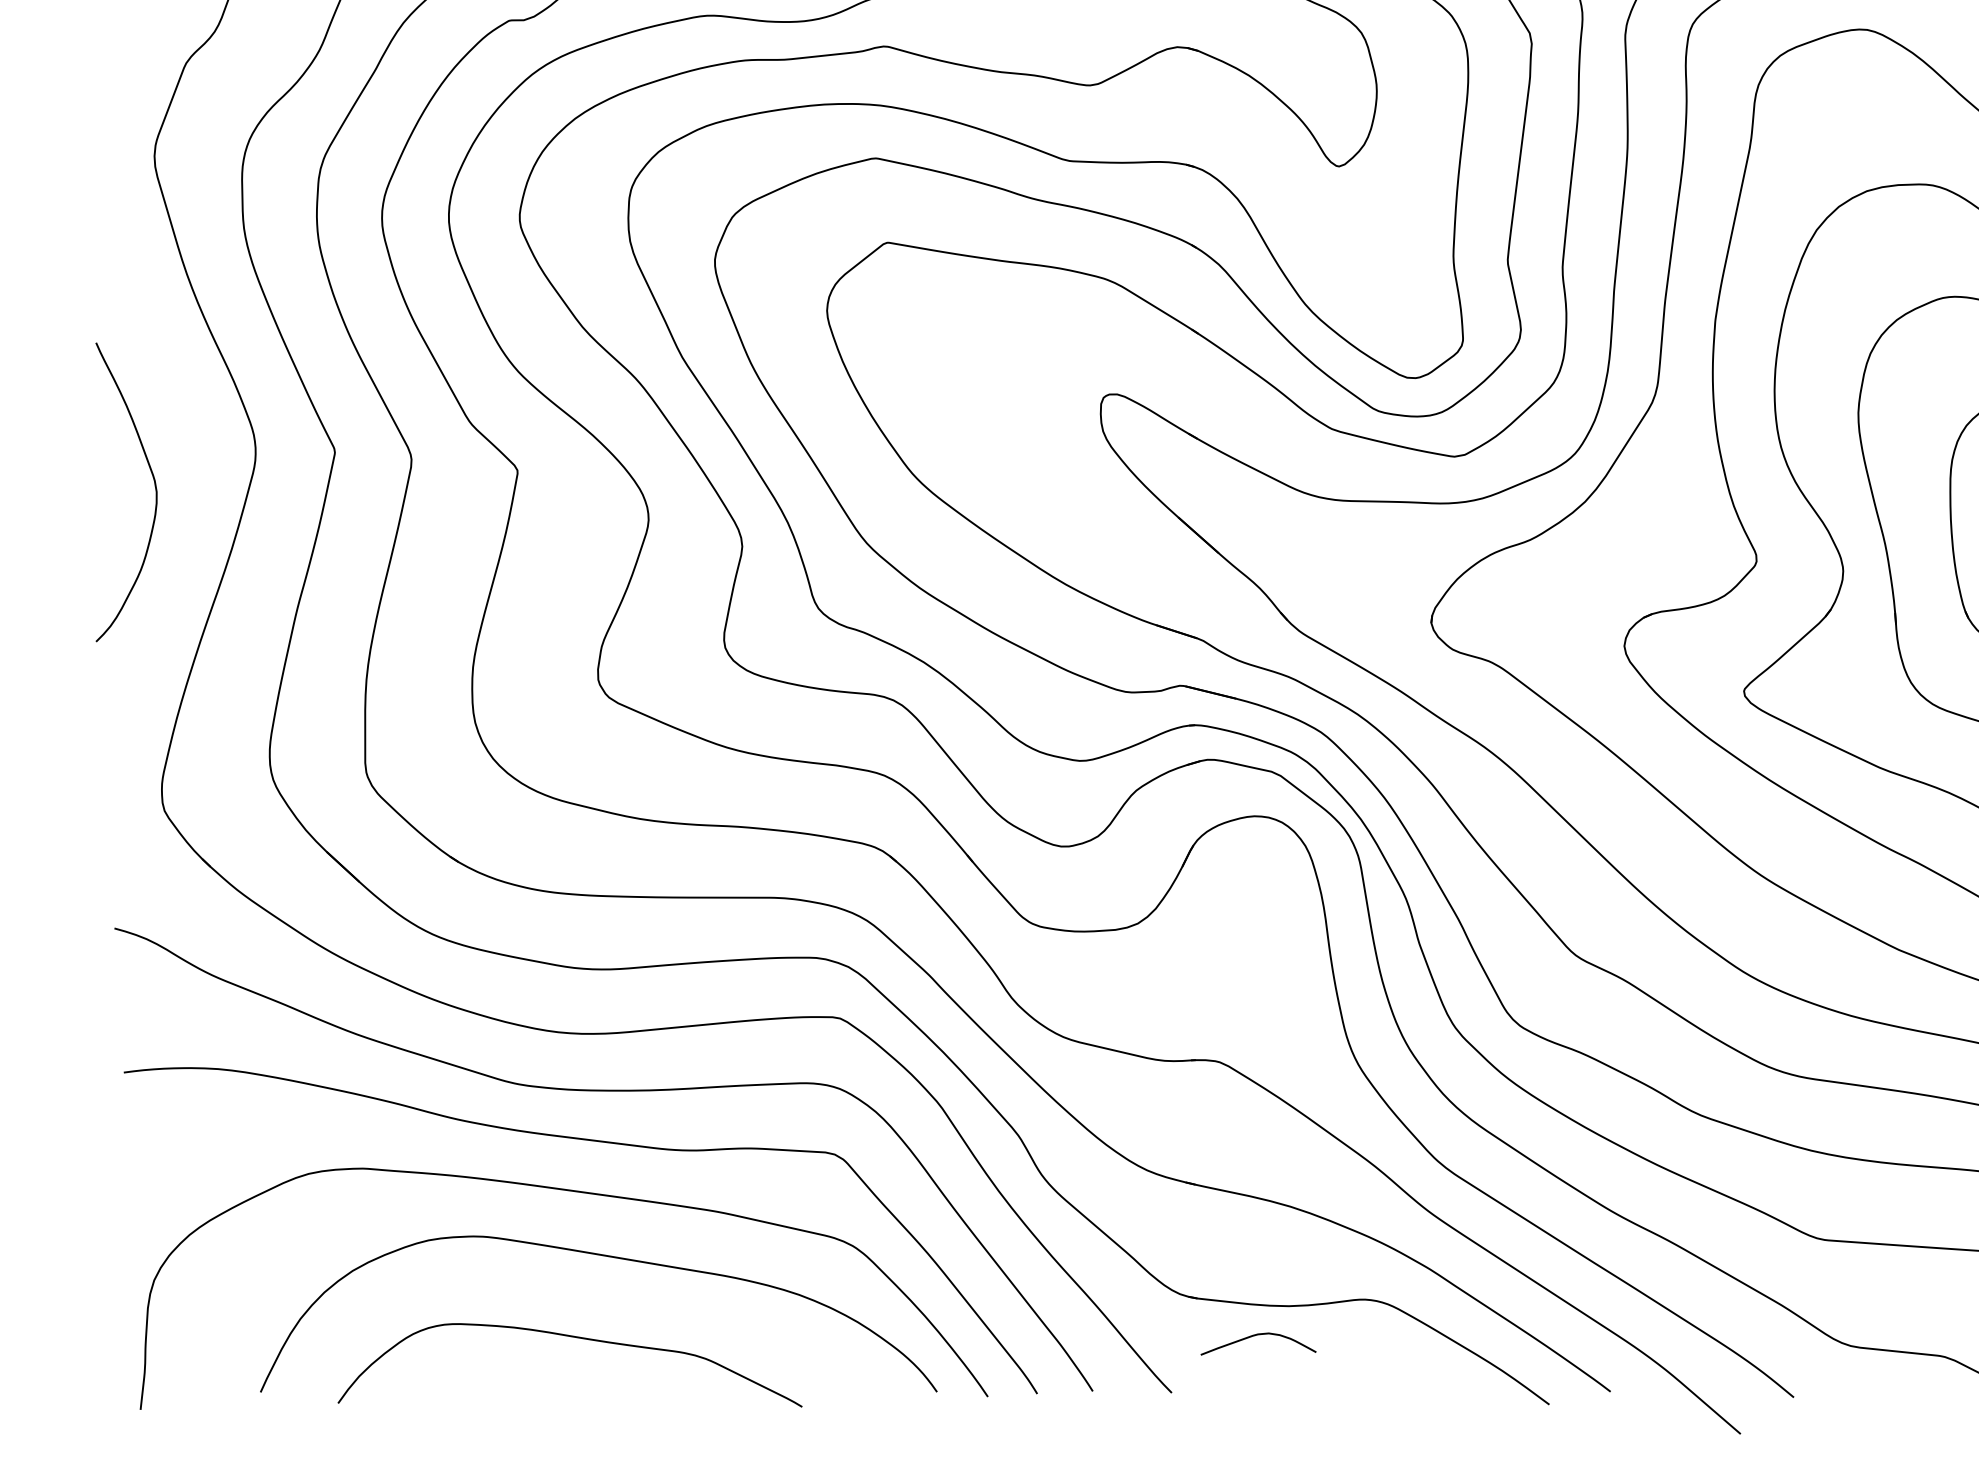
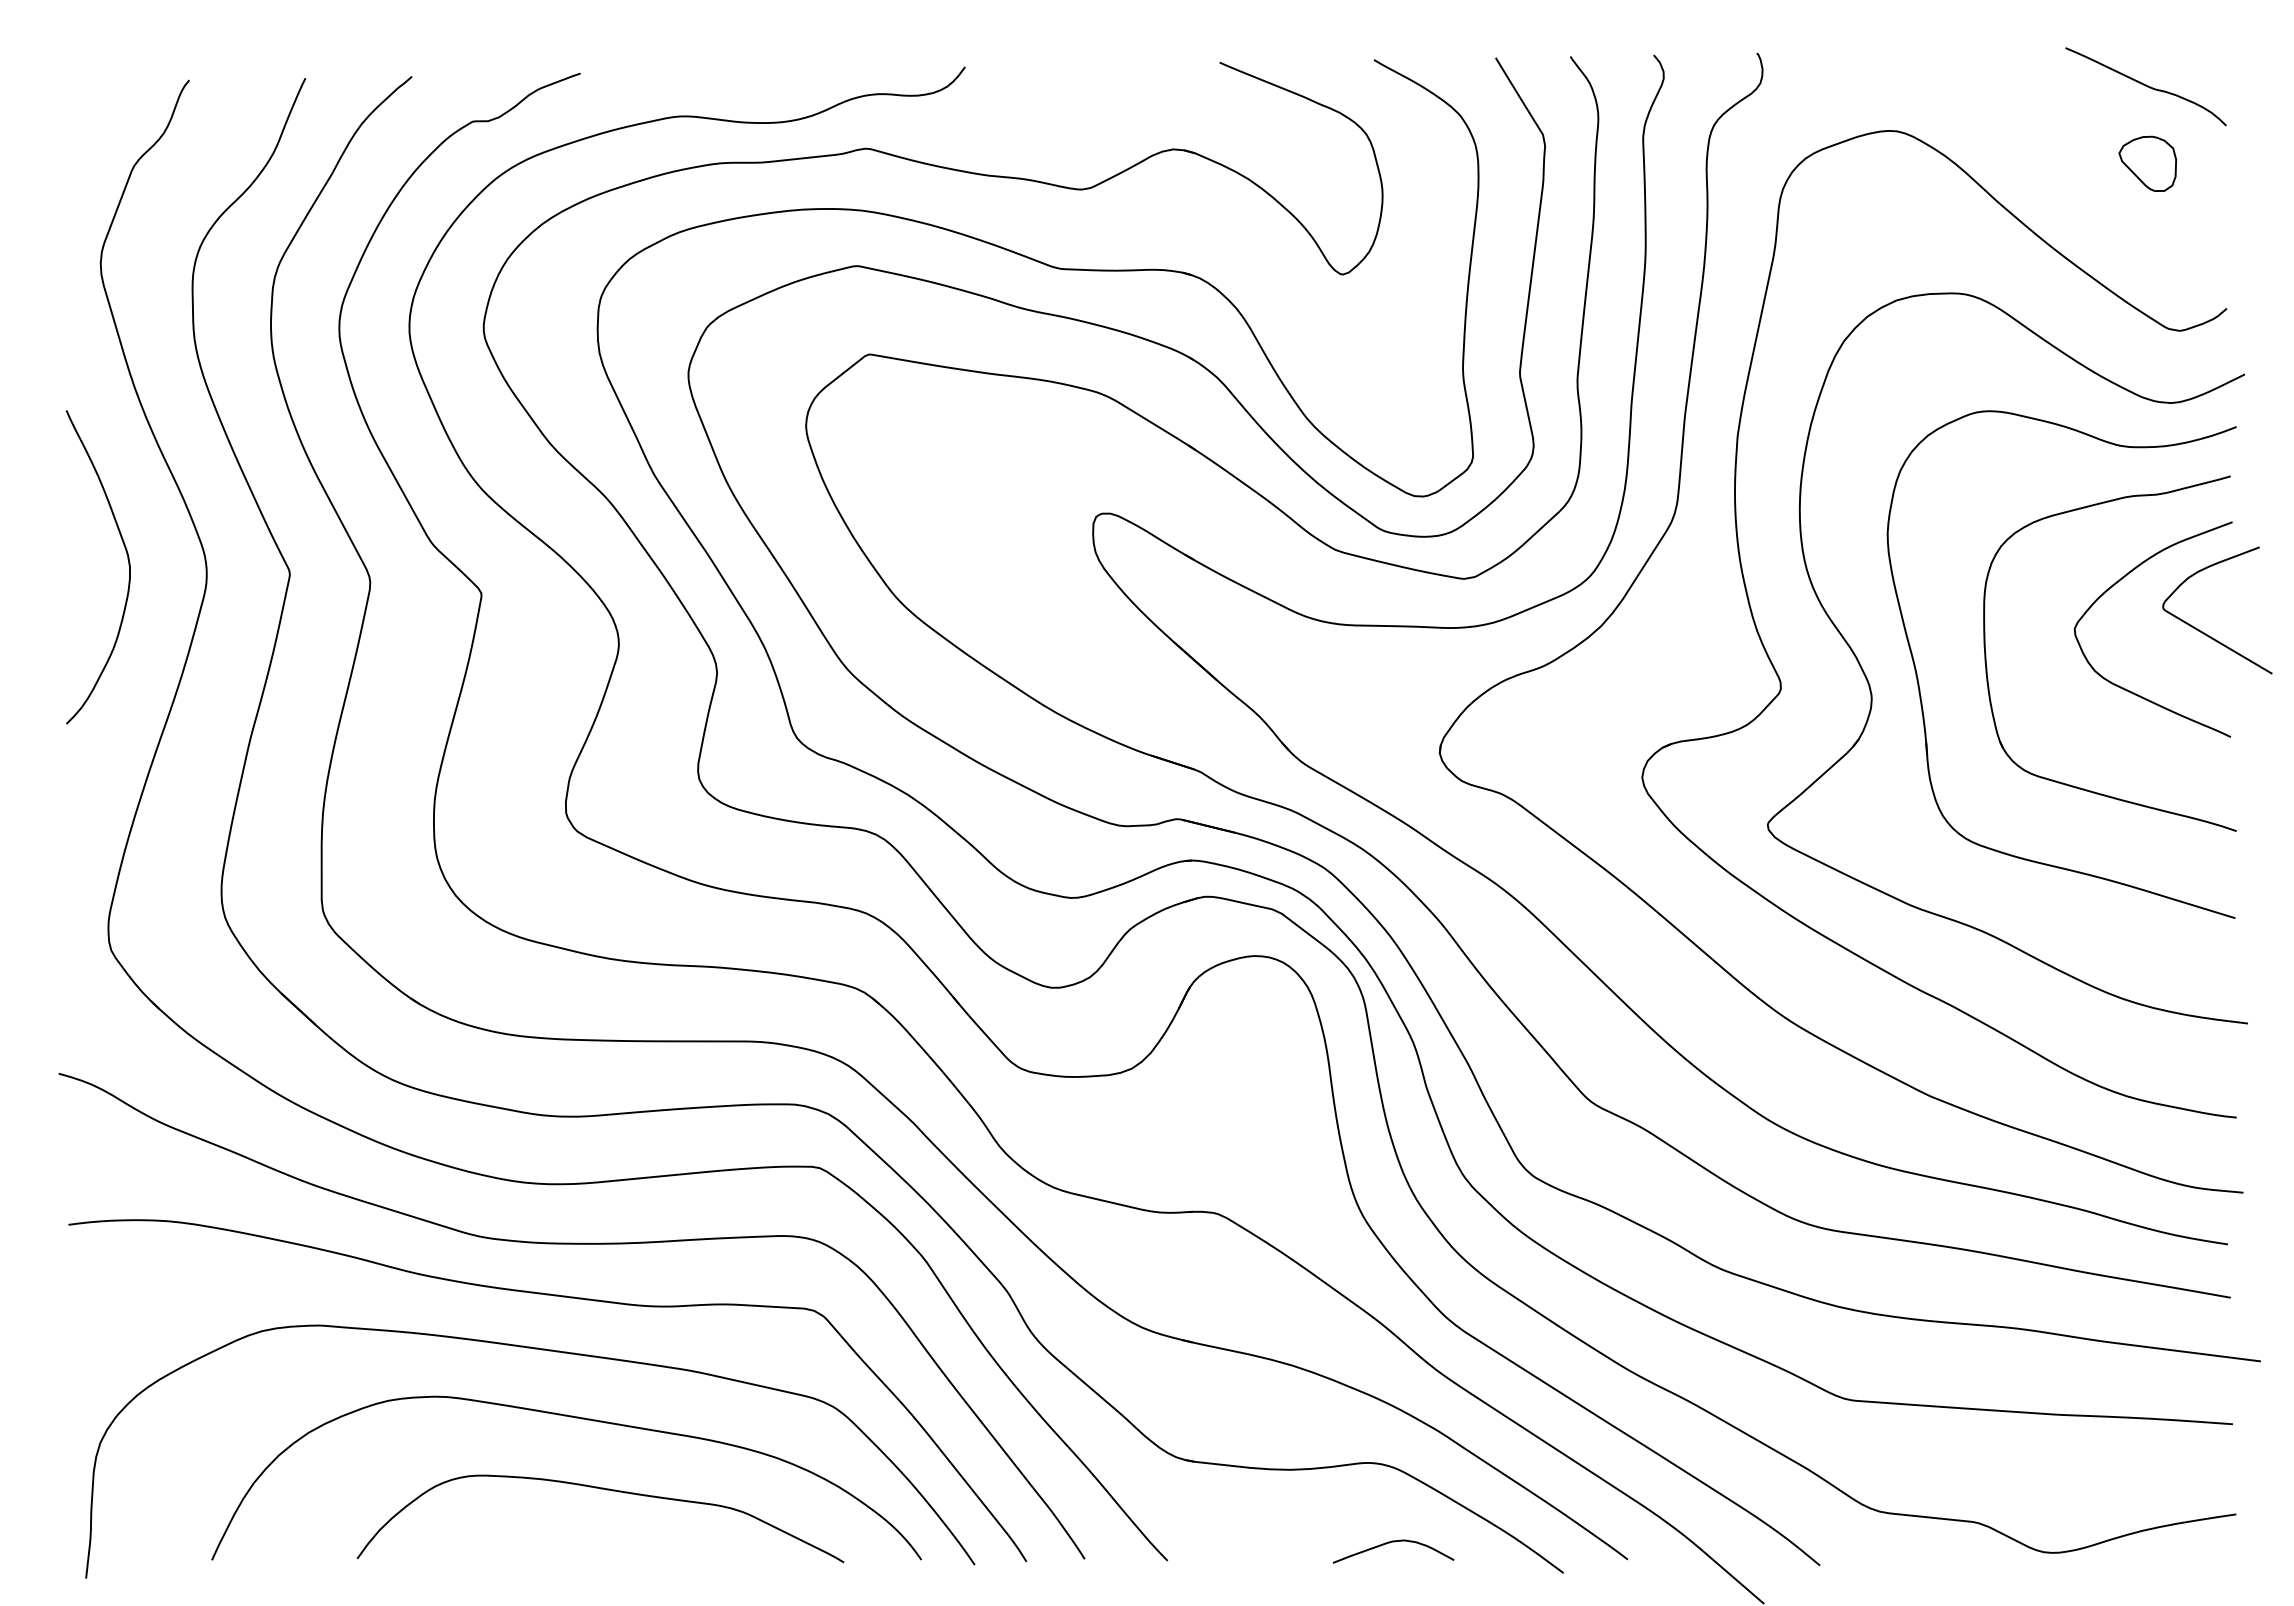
curve: (155, 490) -> (128, 565), moved
curve: (1254, 1336) -> (1389, 1543), moved
curve: (575, 1338) -> (606, 1490), moved

